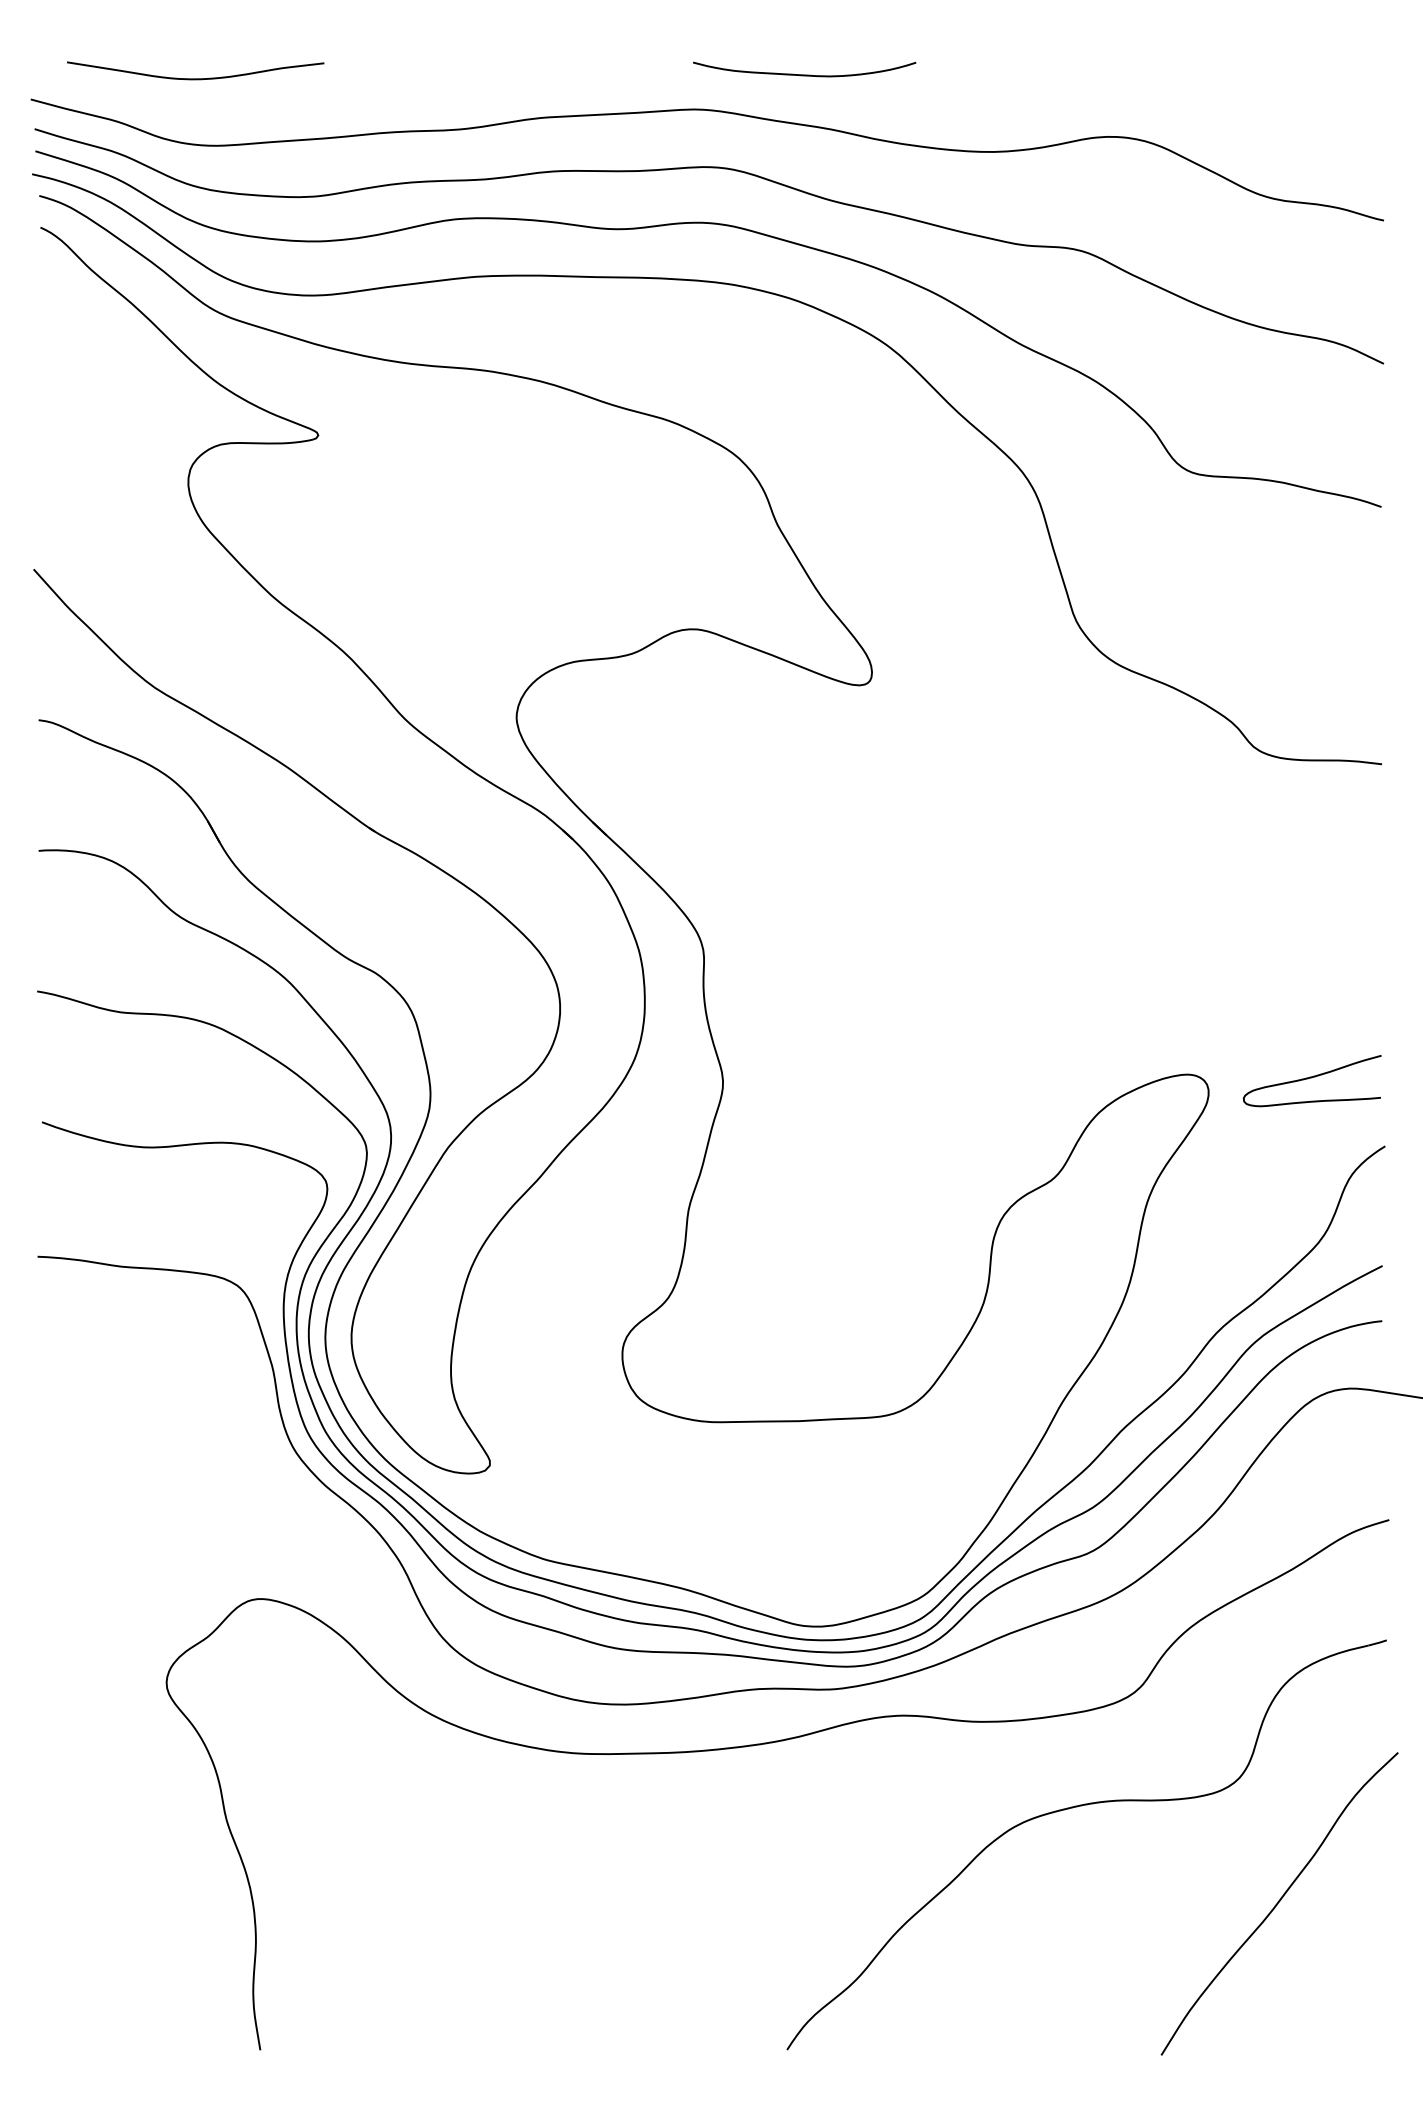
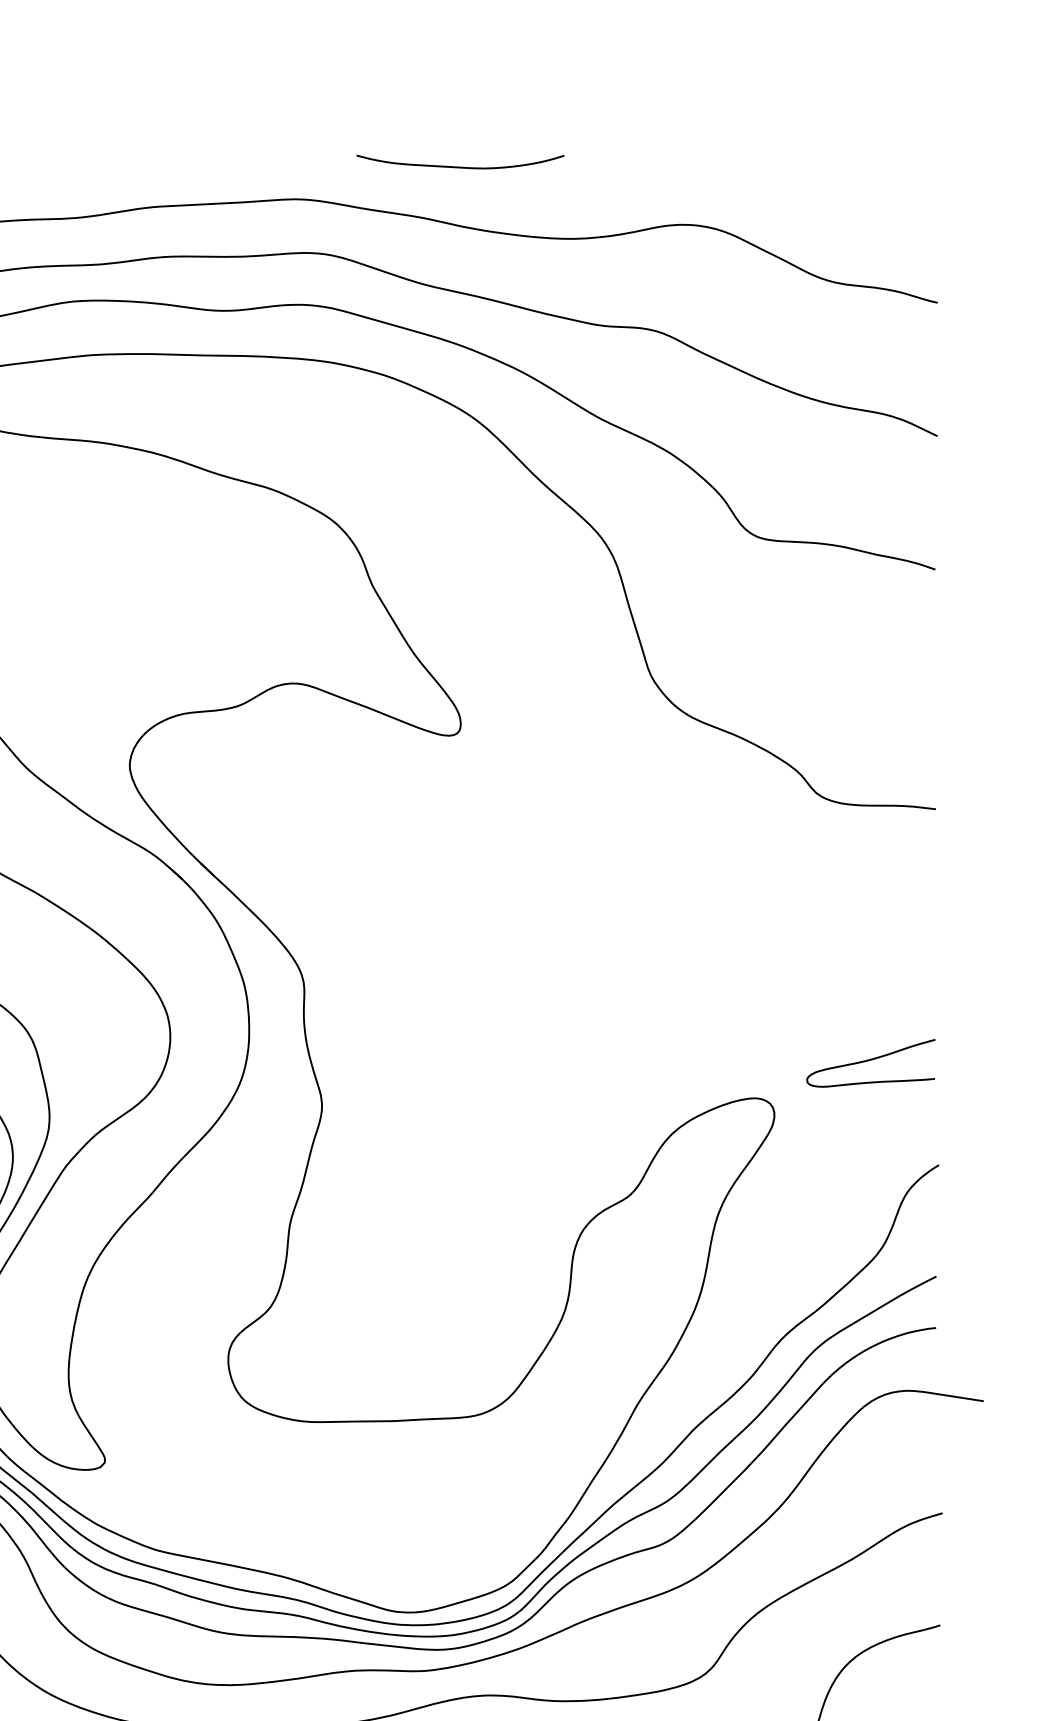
curve: (804, 74) -> (460, 166), moved
curve: (1311, 1078) -> (870, 1060), moved

